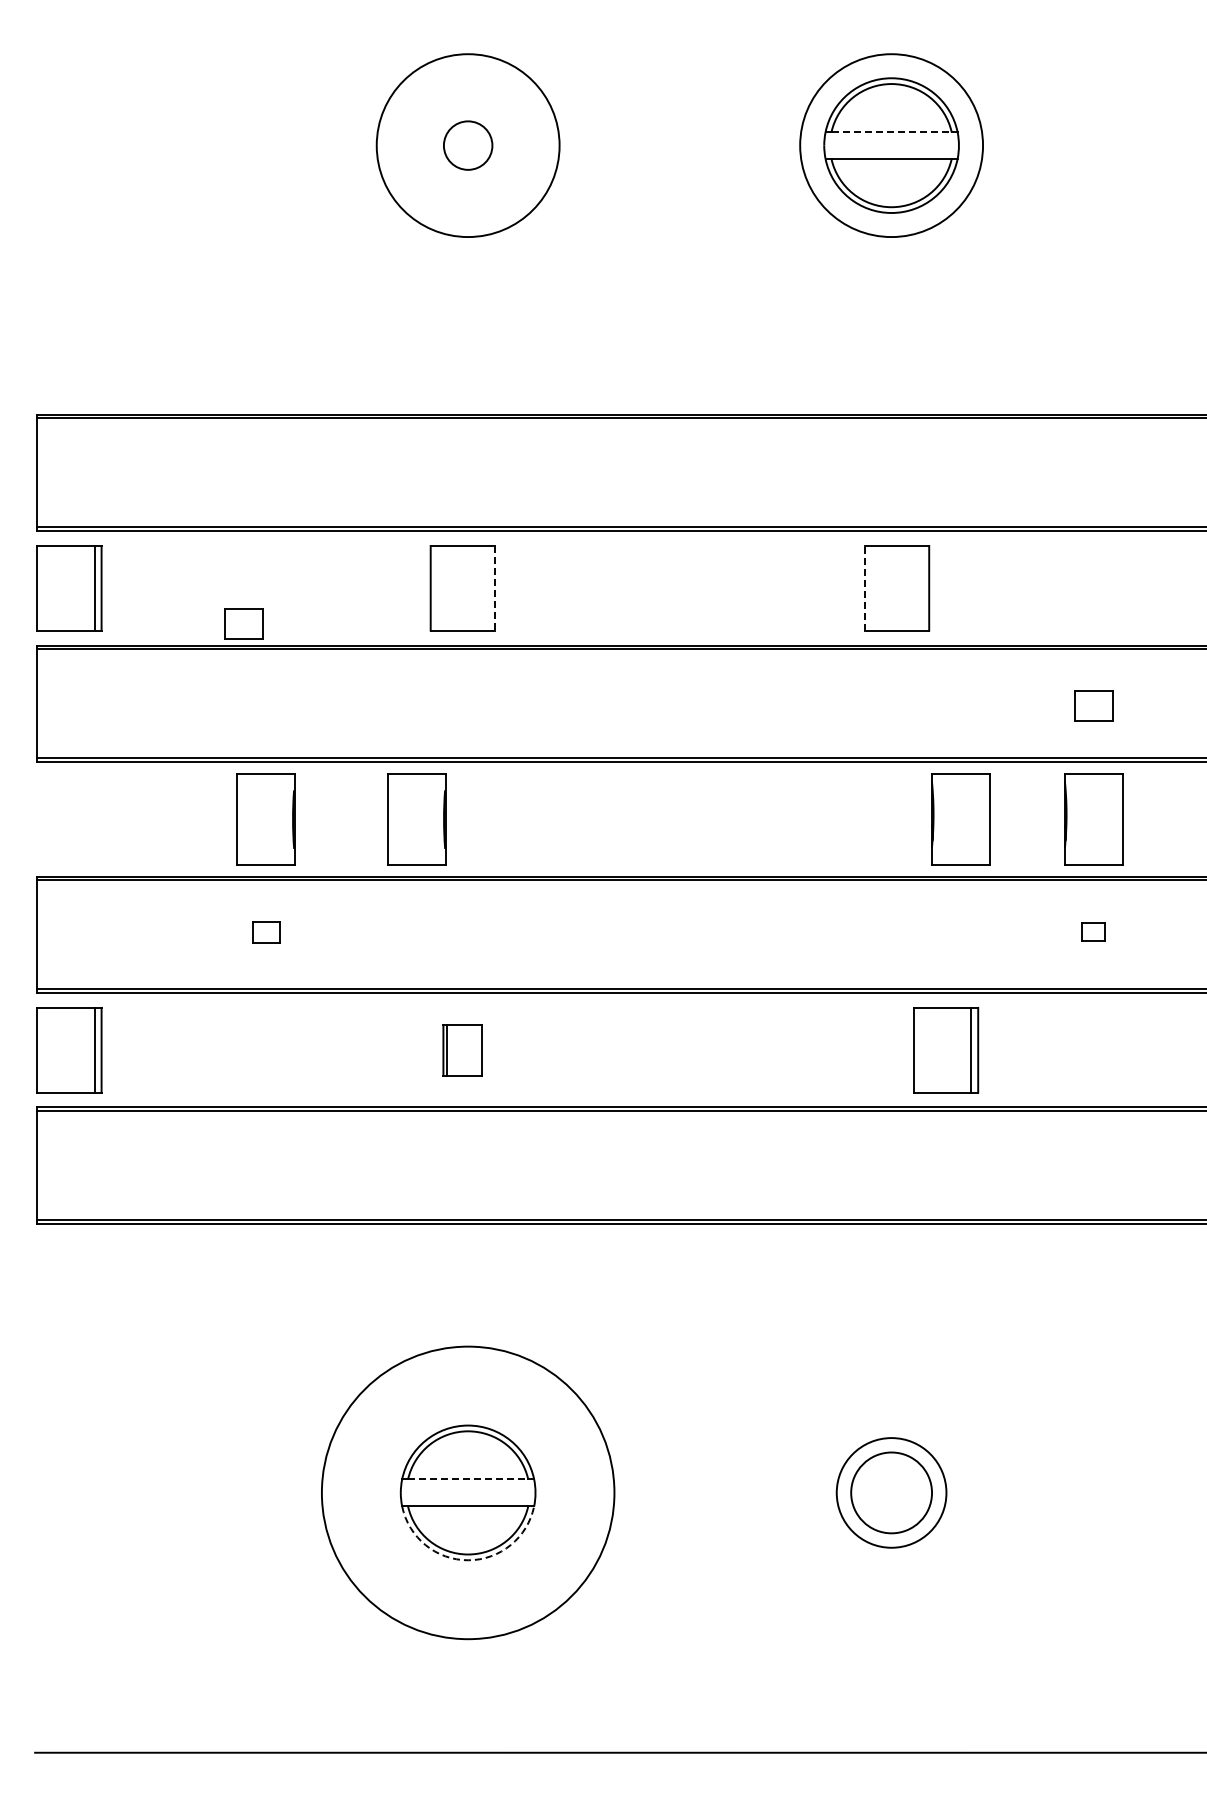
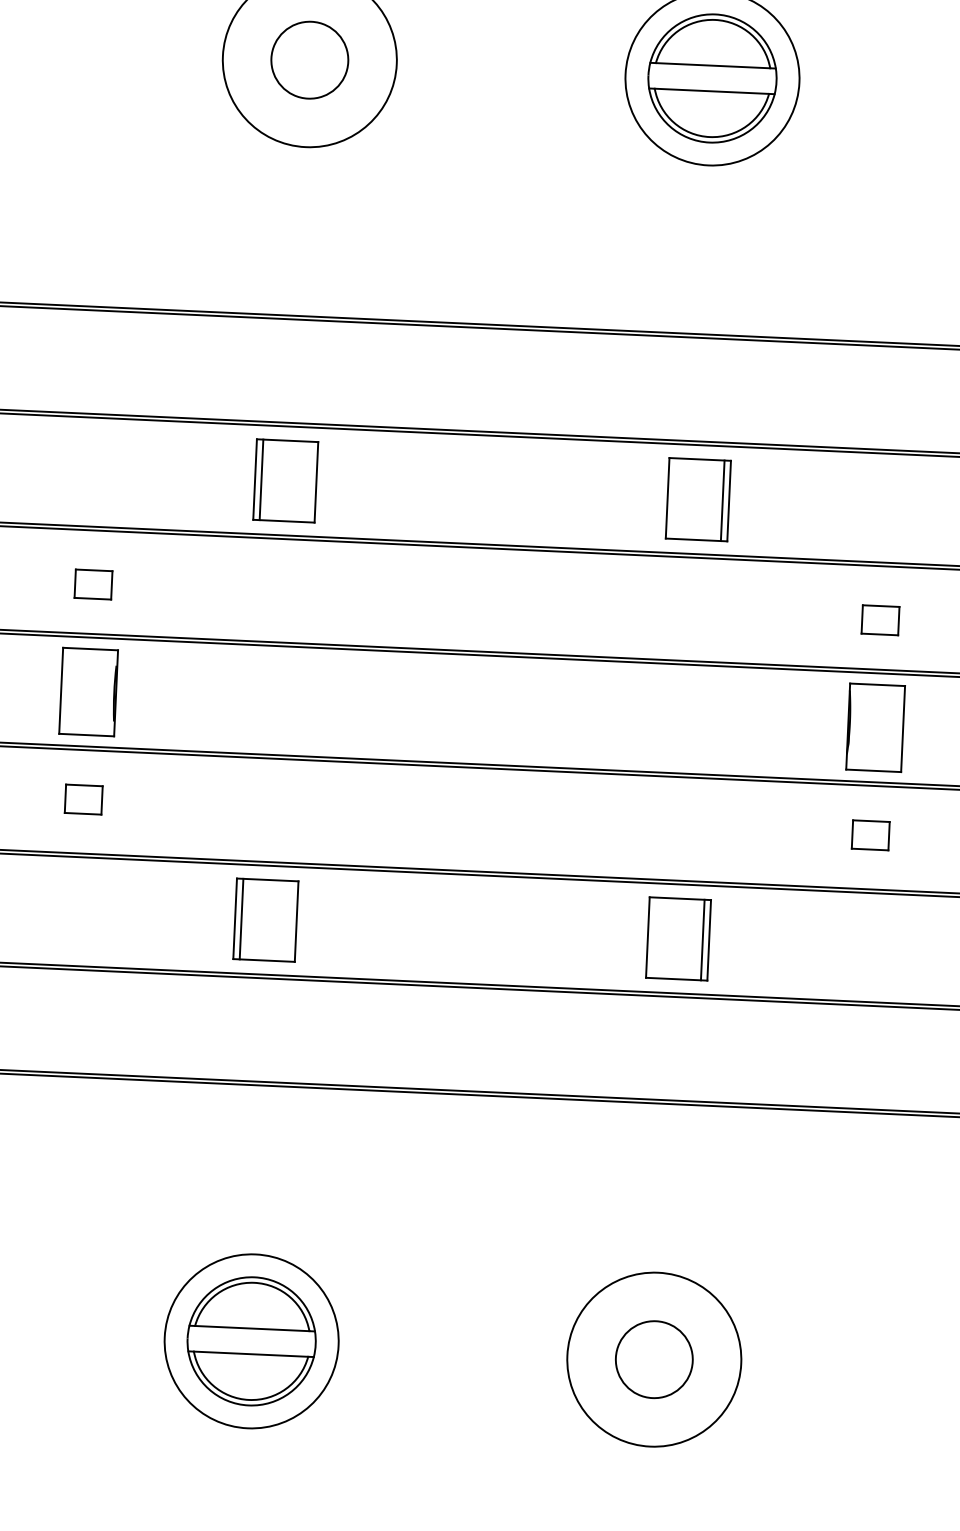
line: (892, 132) -> (713, 66), dashed -> solid
circle: (467, 145) -> (309, 60), size x1.67
line: (437, 587) -> (261, 479), added
line: (864, 587) -> (667, 497), dashed -> solid
line: (922, 587) -> (722, 500), added
line: (495, 588) -> (316, 482), dashed -> solid
part: (243, 623) -> (92, 583), moved
part: (416, 819) -> (231, 698), removed
part: (960, 819) -> (748, 722), removed
part: (265, 931) -> (83, 798), size x1.43
part: (1093, 931) -> (870, 834), size x1.67
part: (462, 1050) -> (265, 920), size x1.67
part: (946, 1050) -> (679, 939), moved
line: (468, 1479) -> (252, 1328), dashed -> solid
circle: (467, 1492) -> (251, 1340), size x0.62
circle: (891, 1492) -> (654, 1359), size x1.67
arc: (468, 1560) -> (249, 1405), dashed -> solid

